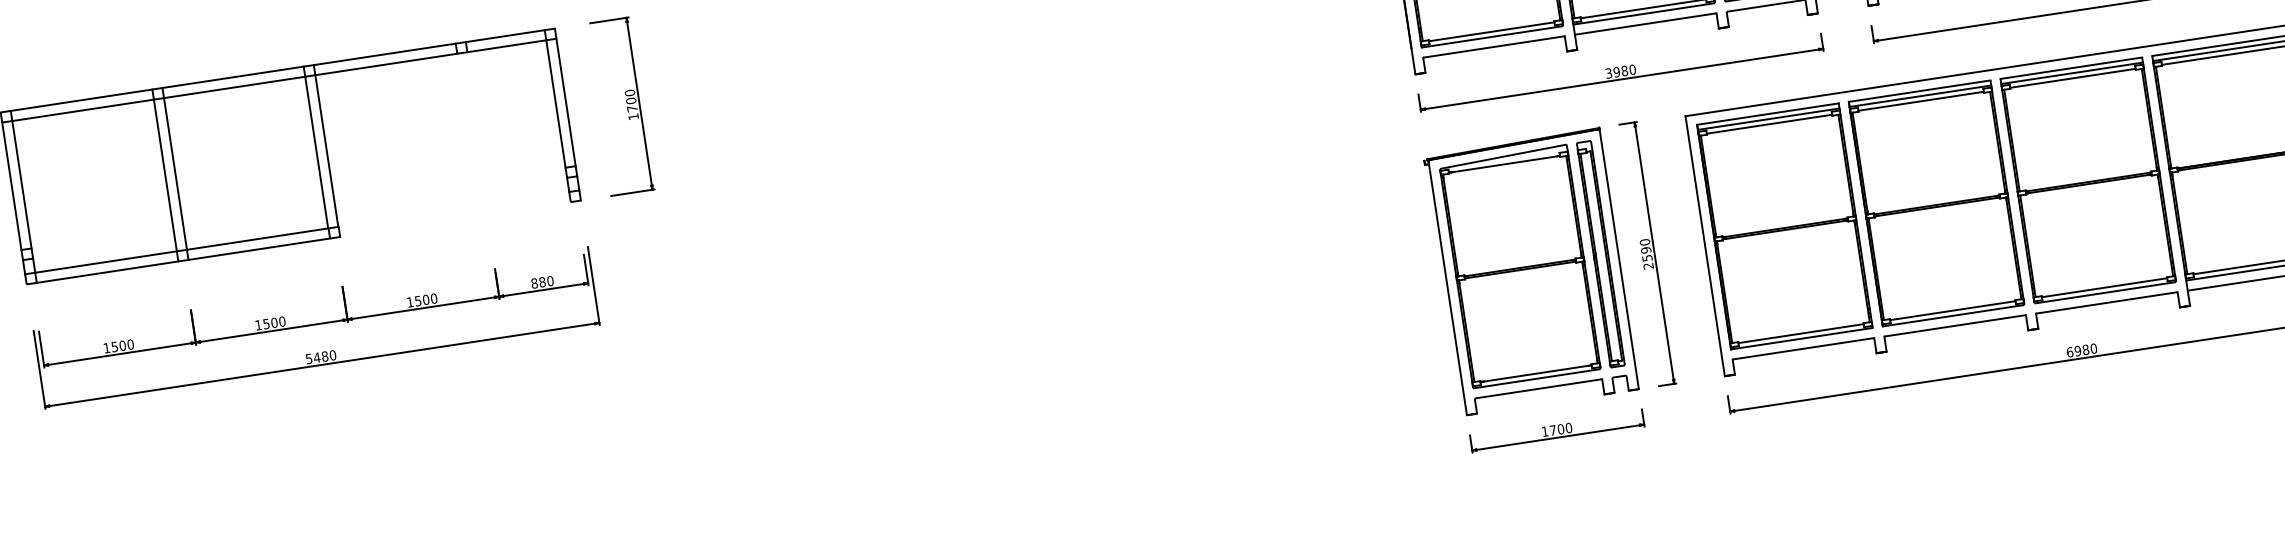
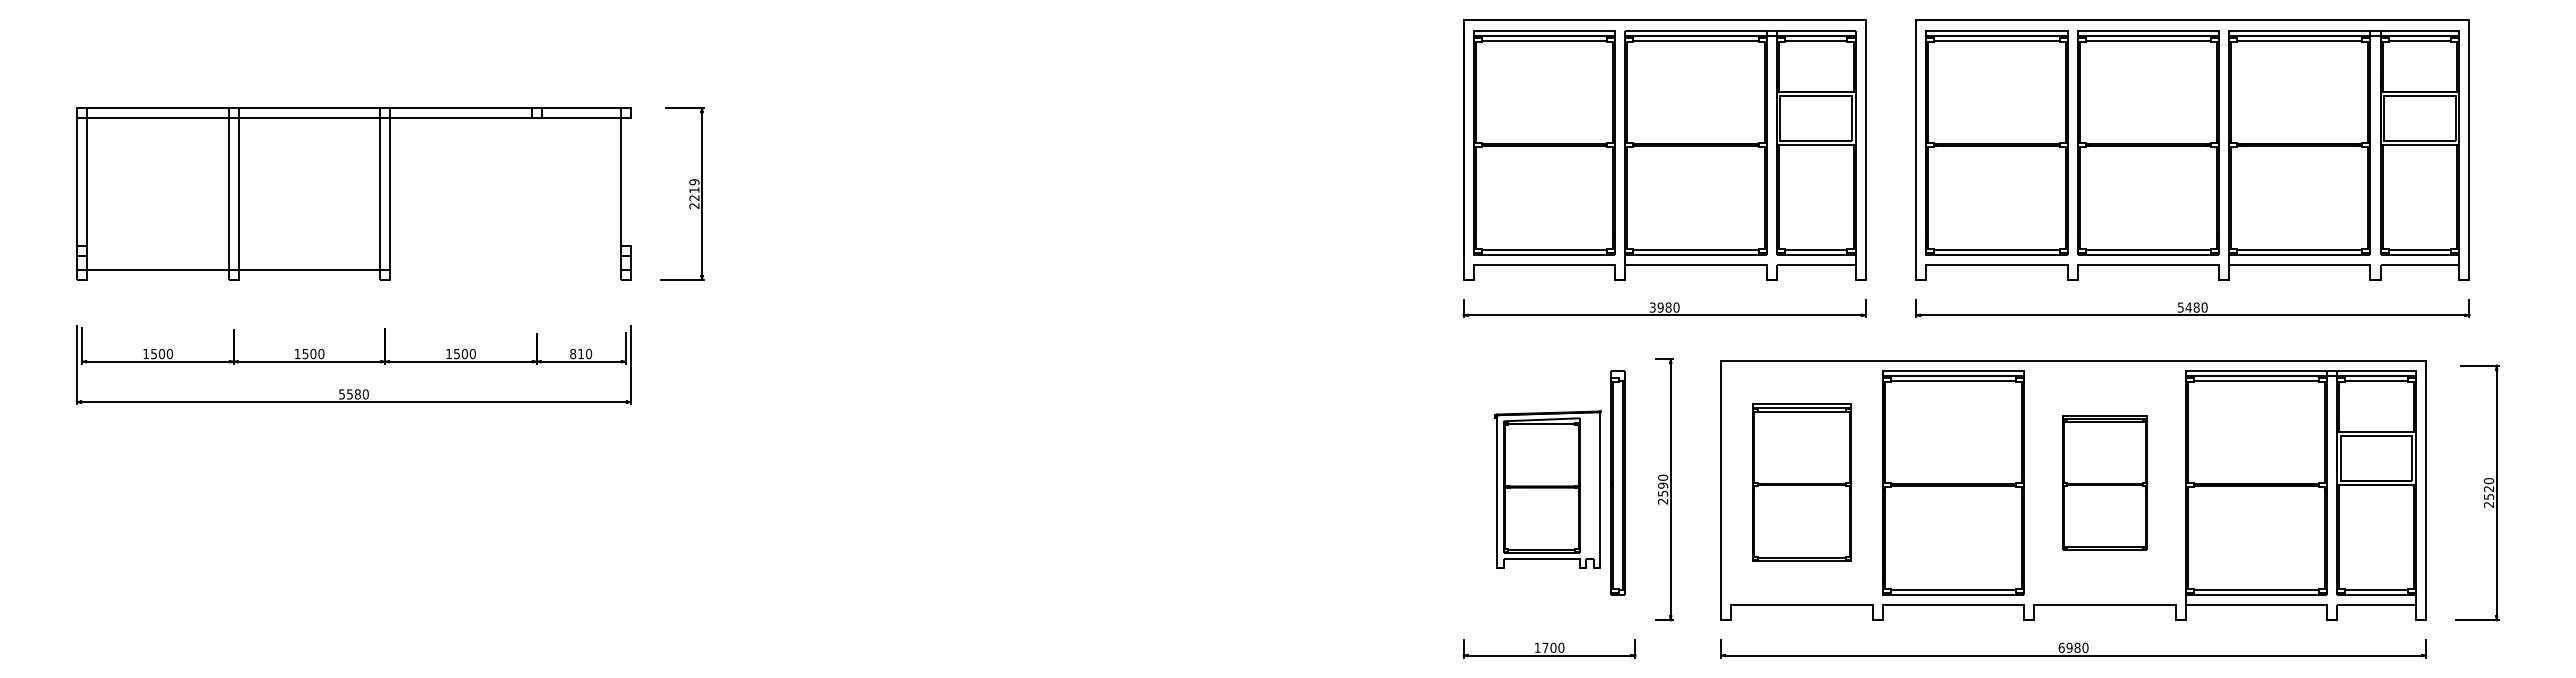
line: (565, 101) -> (630, 181), removed
text: (631, 104) -> (694, 193), 1700 -> 2219
part: (2087, 180) -> (2104, 482), size x0.6
part: (1784, 226) -> (1801, 482), size x0.7
line: (259, 248) -> (309, 279), removed
line: (106, 271) -> (157, 279), removed
part: (1531, 271) -> (1547, 489), size x0.6
text: (542, 281) -> (581, 353), 880 -> 810
text: (316, 357) -> (349, 394), 5480 -> 5580

